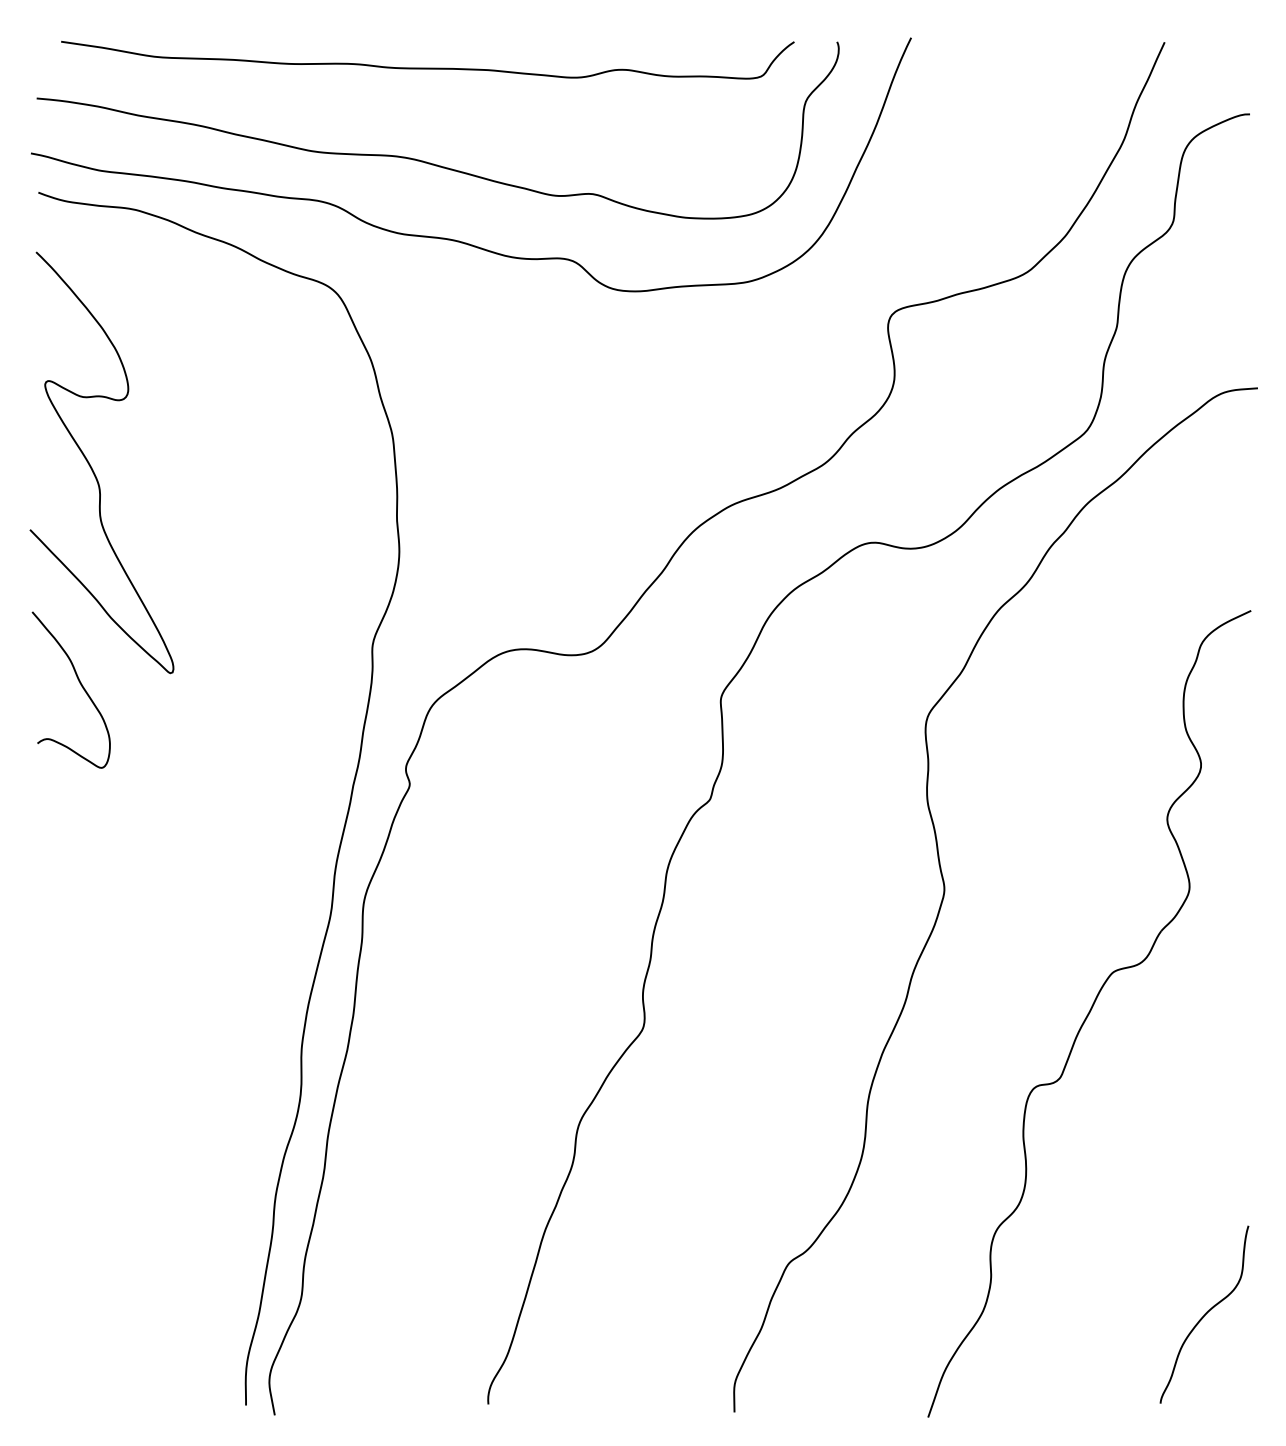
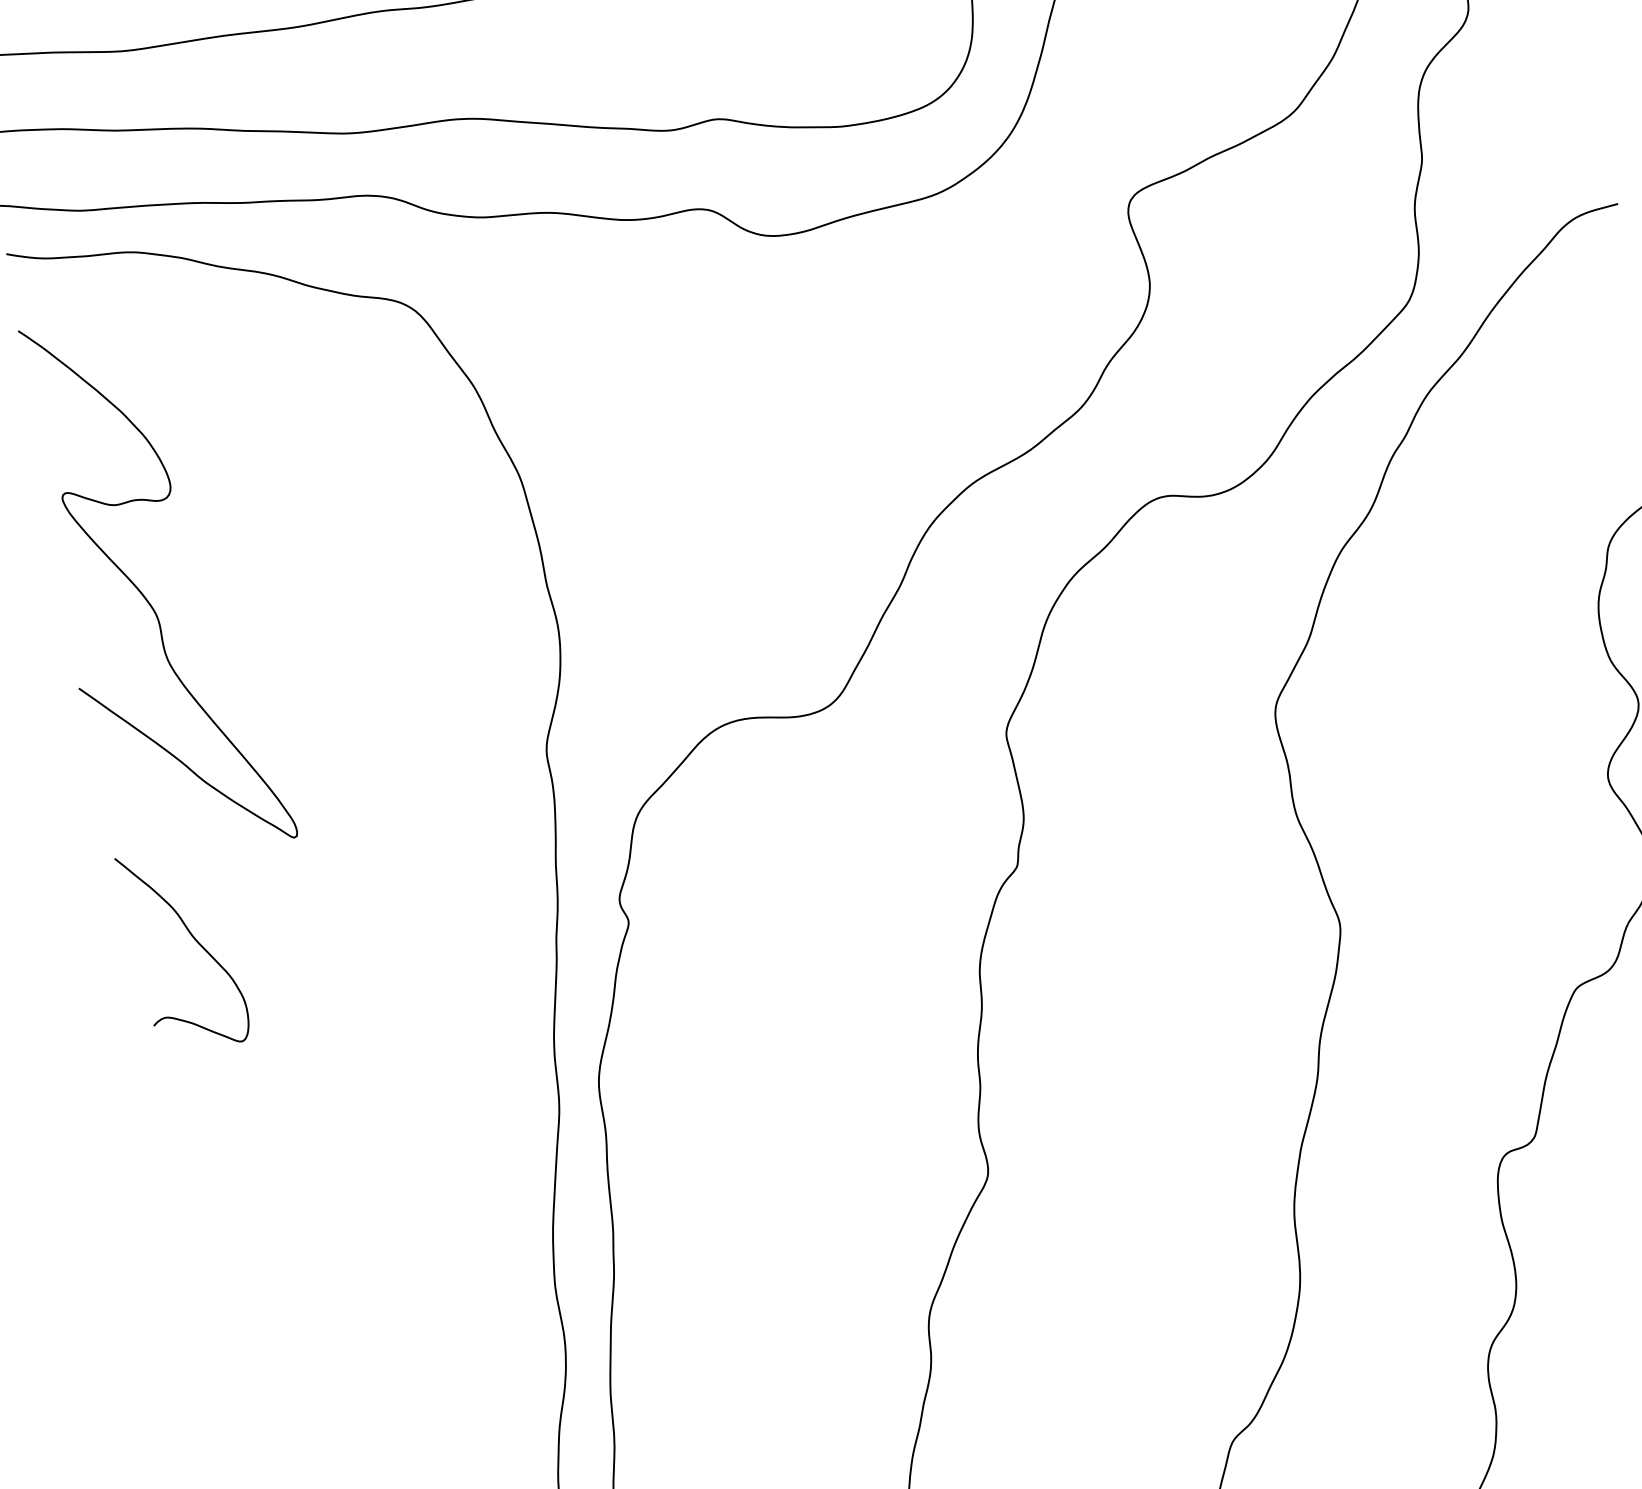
curve: (80, 685) -> (194, 940), moved

